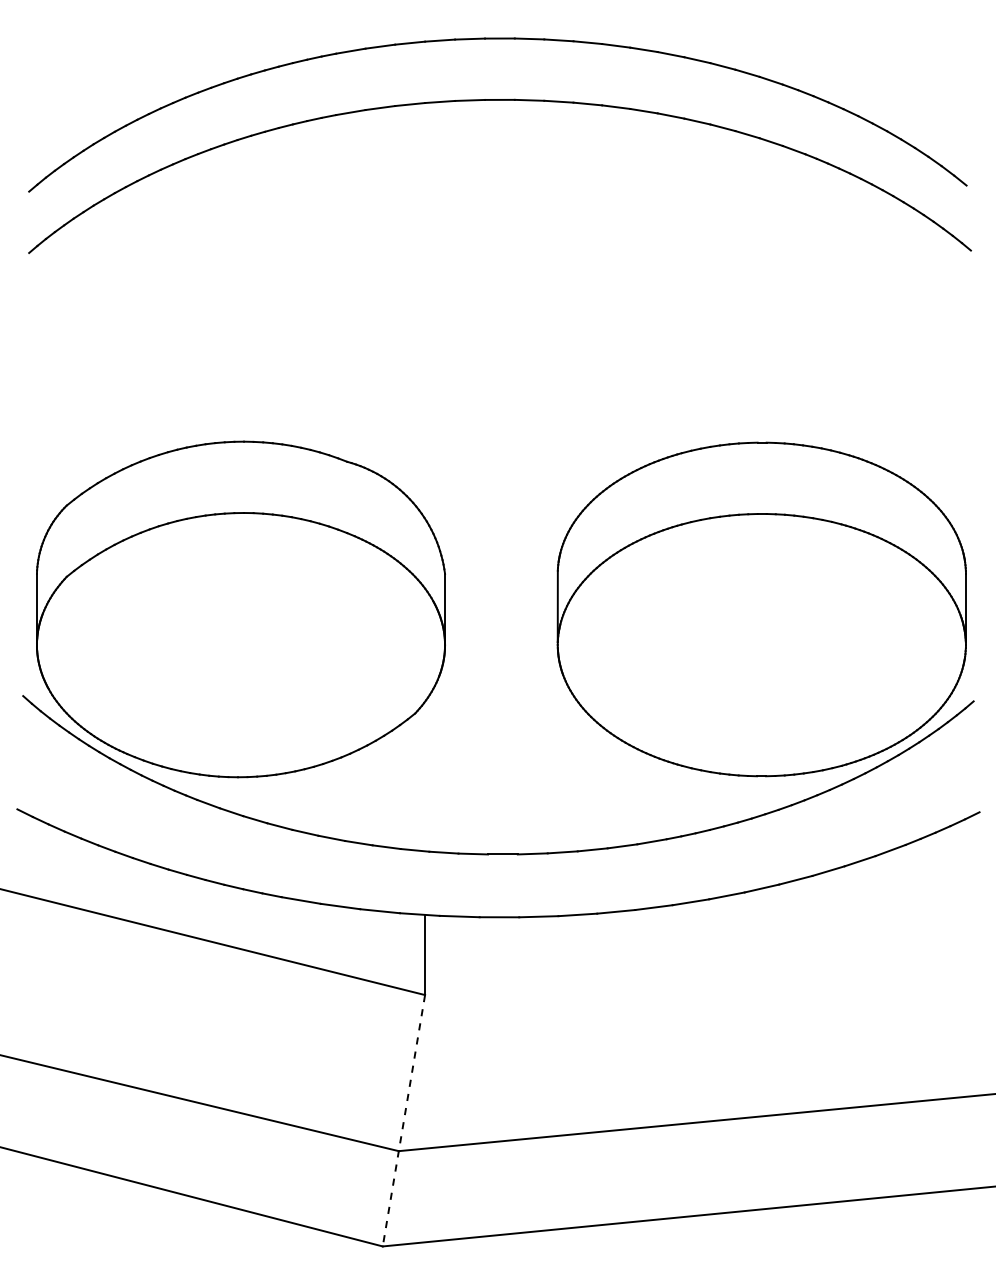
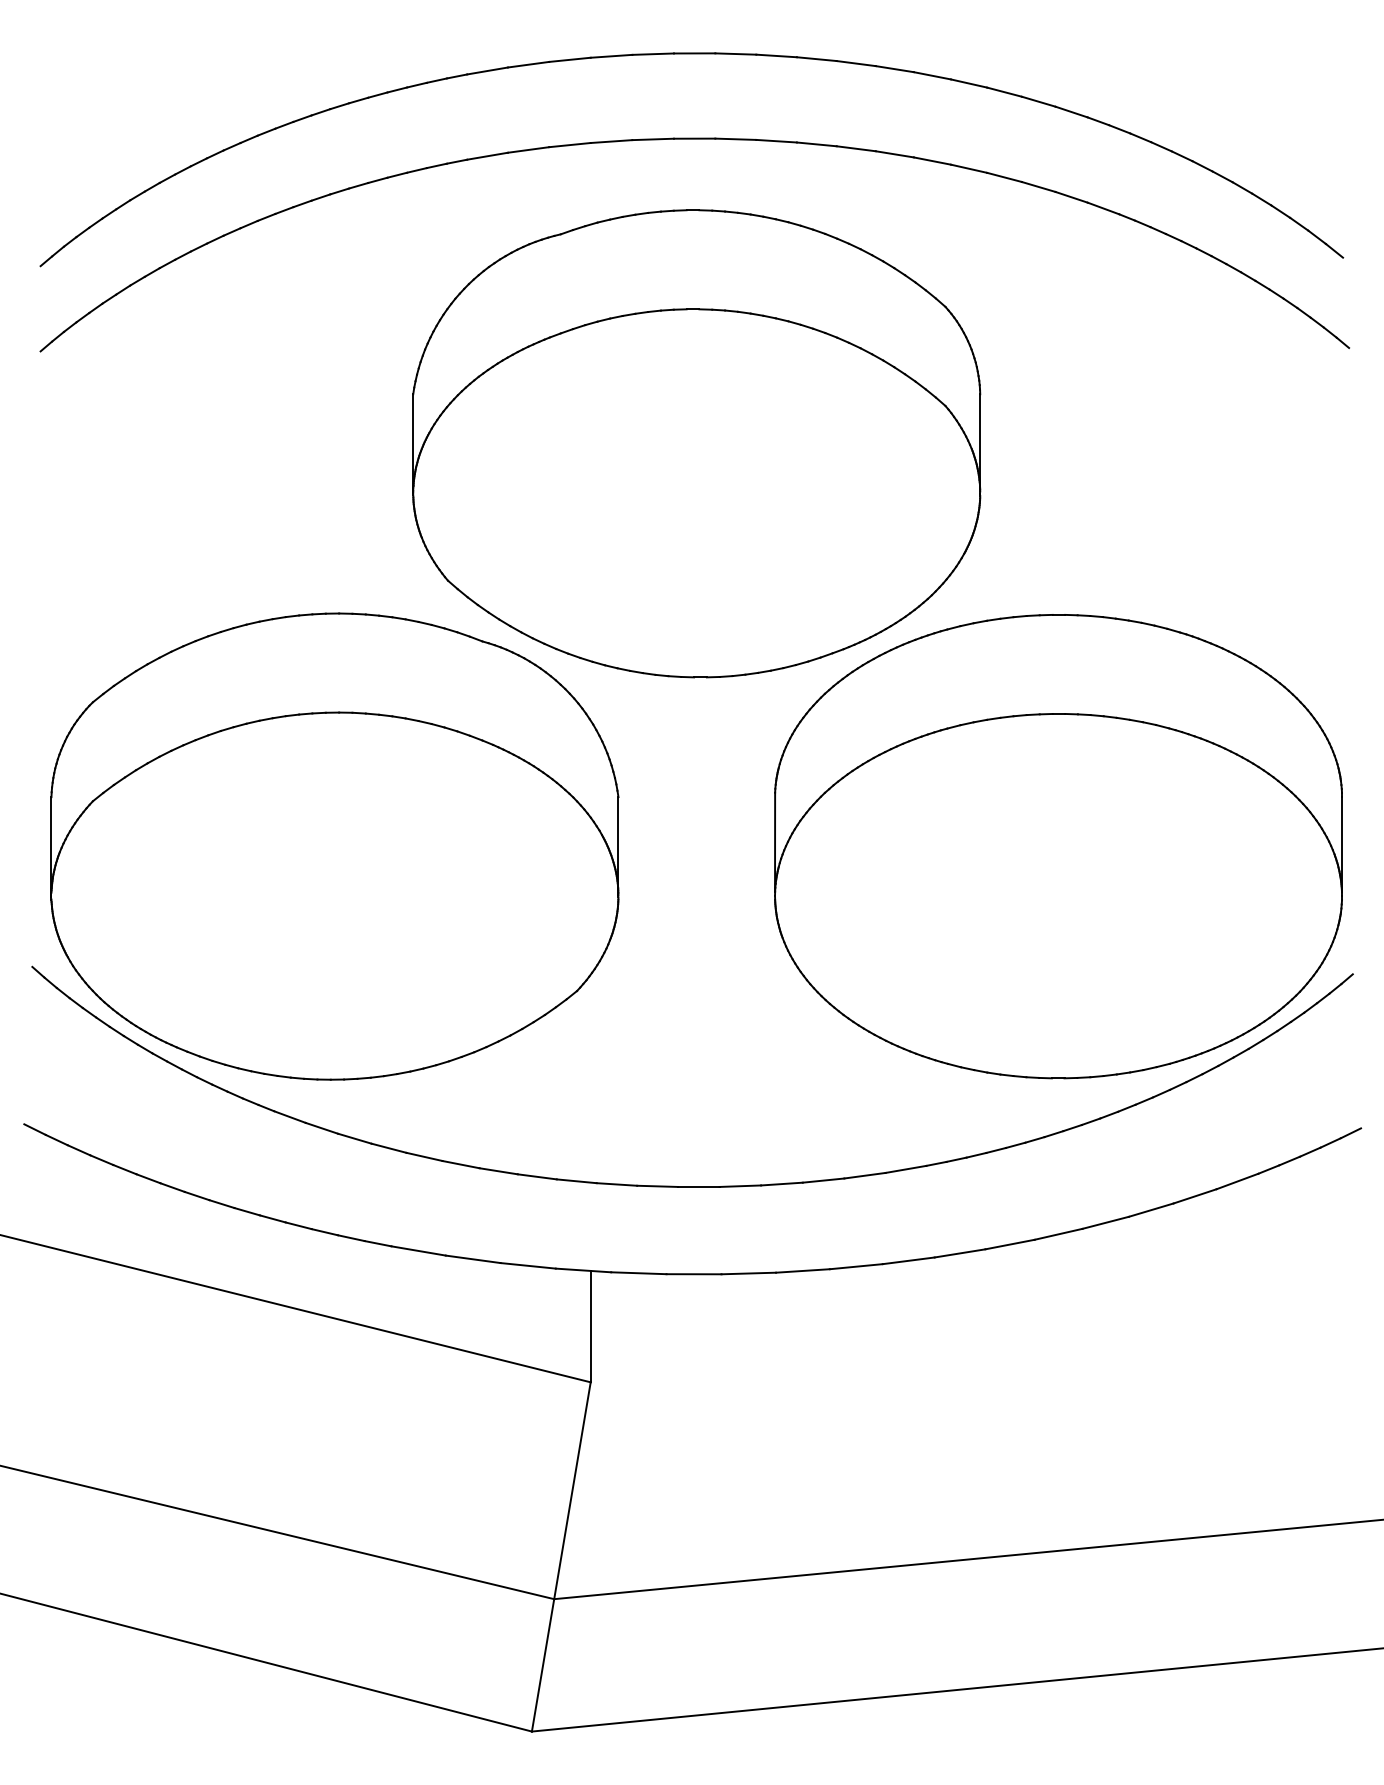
part: (501, 319) -> (696, 443), added
line: (403, 1121) -> (560, 1557), dashed -> solid

